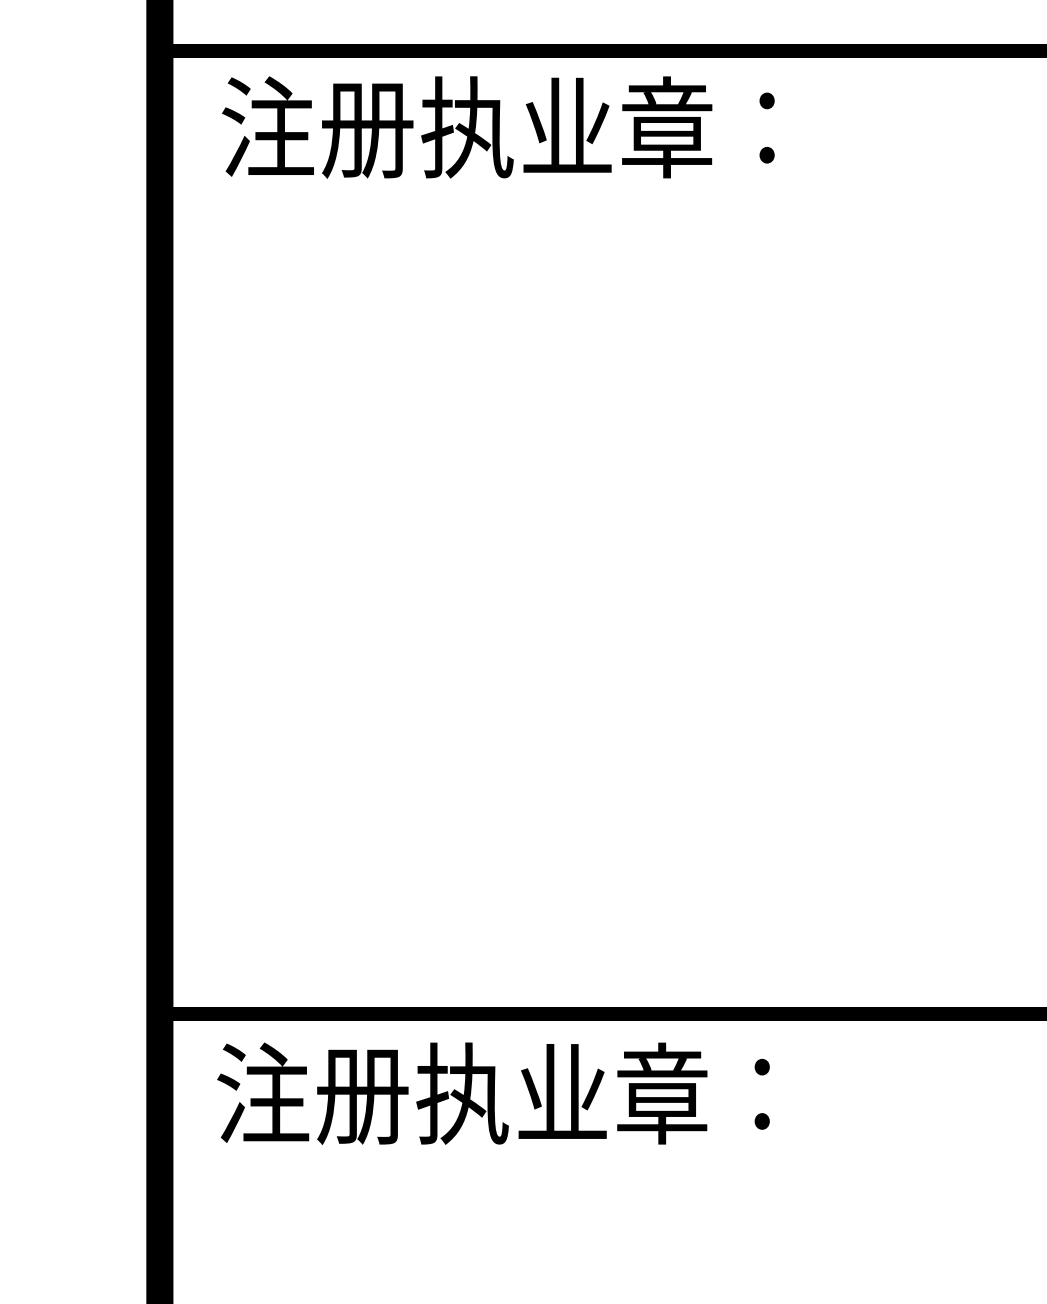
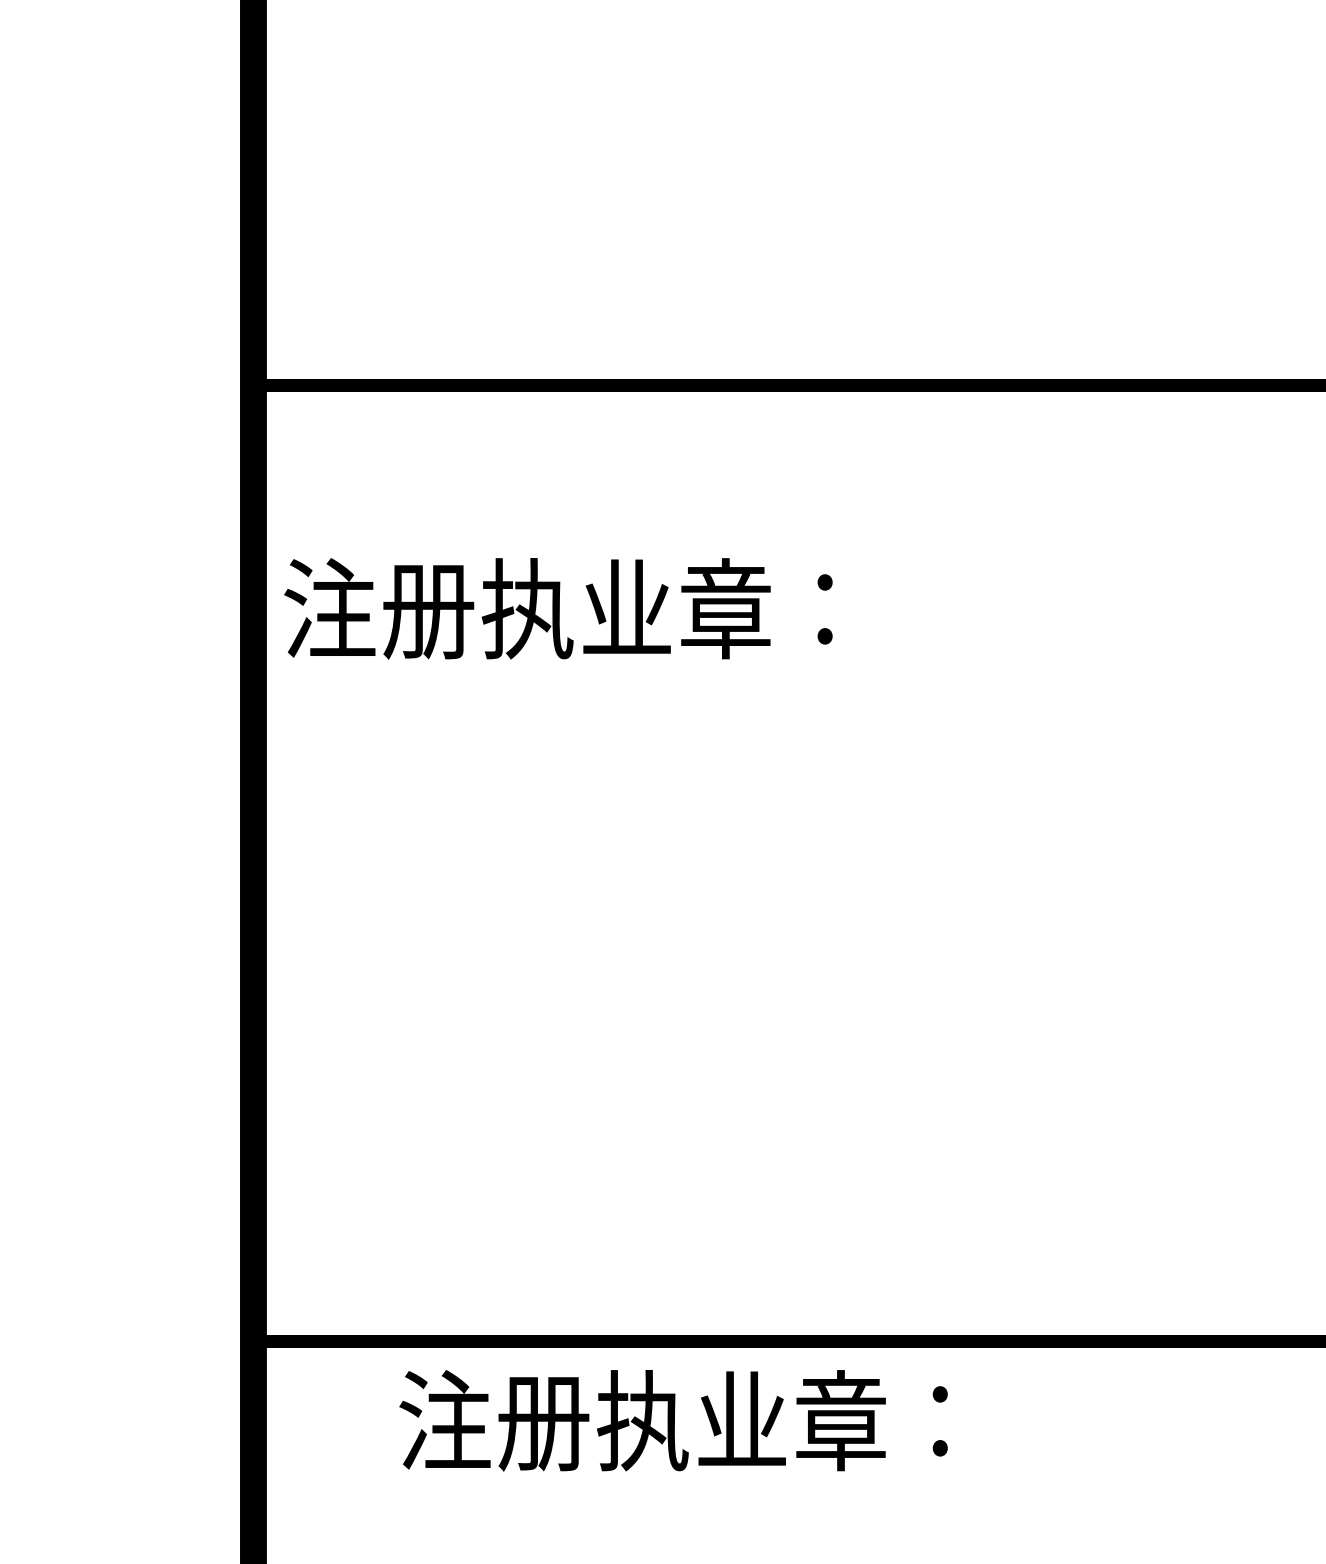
text: (498, 127) -> (558, 608), moved
text: (493, 1093) -> (673, 1420), moved

